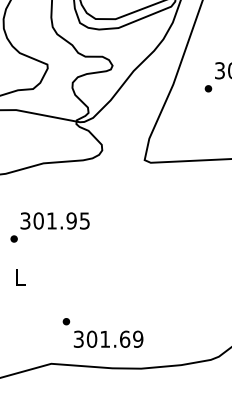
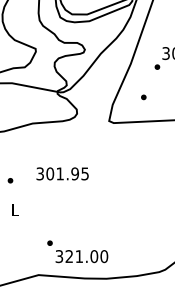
part: (190, 128) -> (143, 97), added
text: (54, 220) -> (62, 173), moved
text: (114, 338) -> (86, 255), 301.69 -> 321.00

